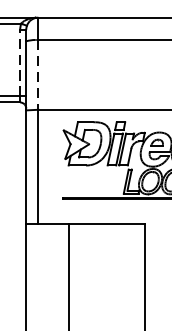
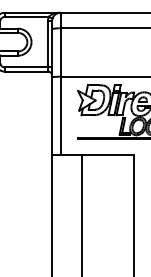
line: (19, 61) -> (47, 43), dashed -> solid
line: (38, 74) -> (60, 52), dashed -> solid

